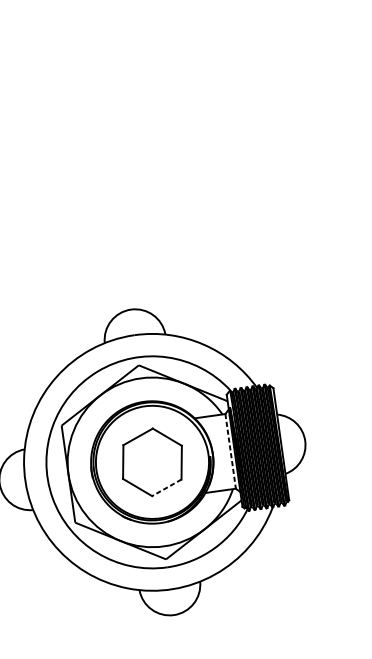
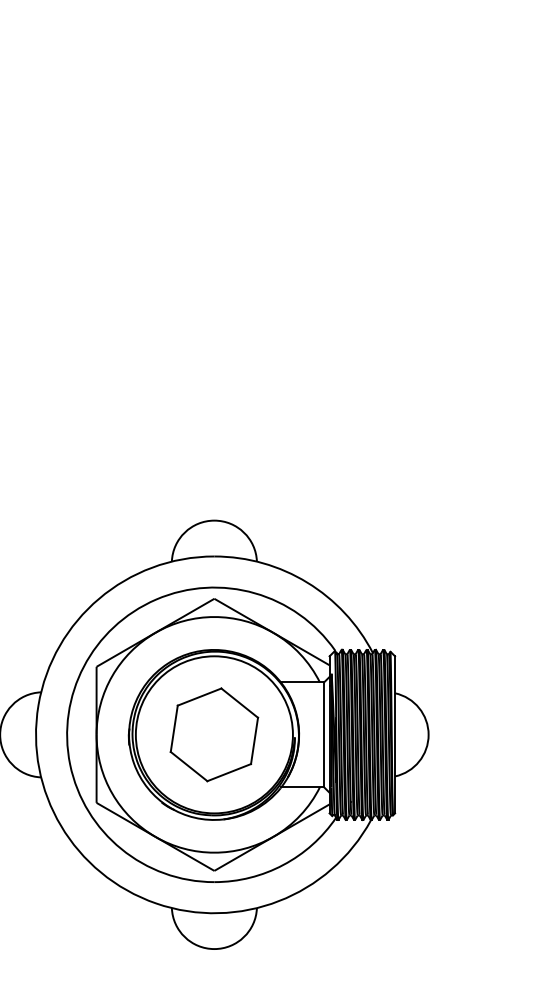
line: (231, 451) -> (324, 735), dashed -> solid
line: (166, 487) -> (228, 772), dashed -> solid

